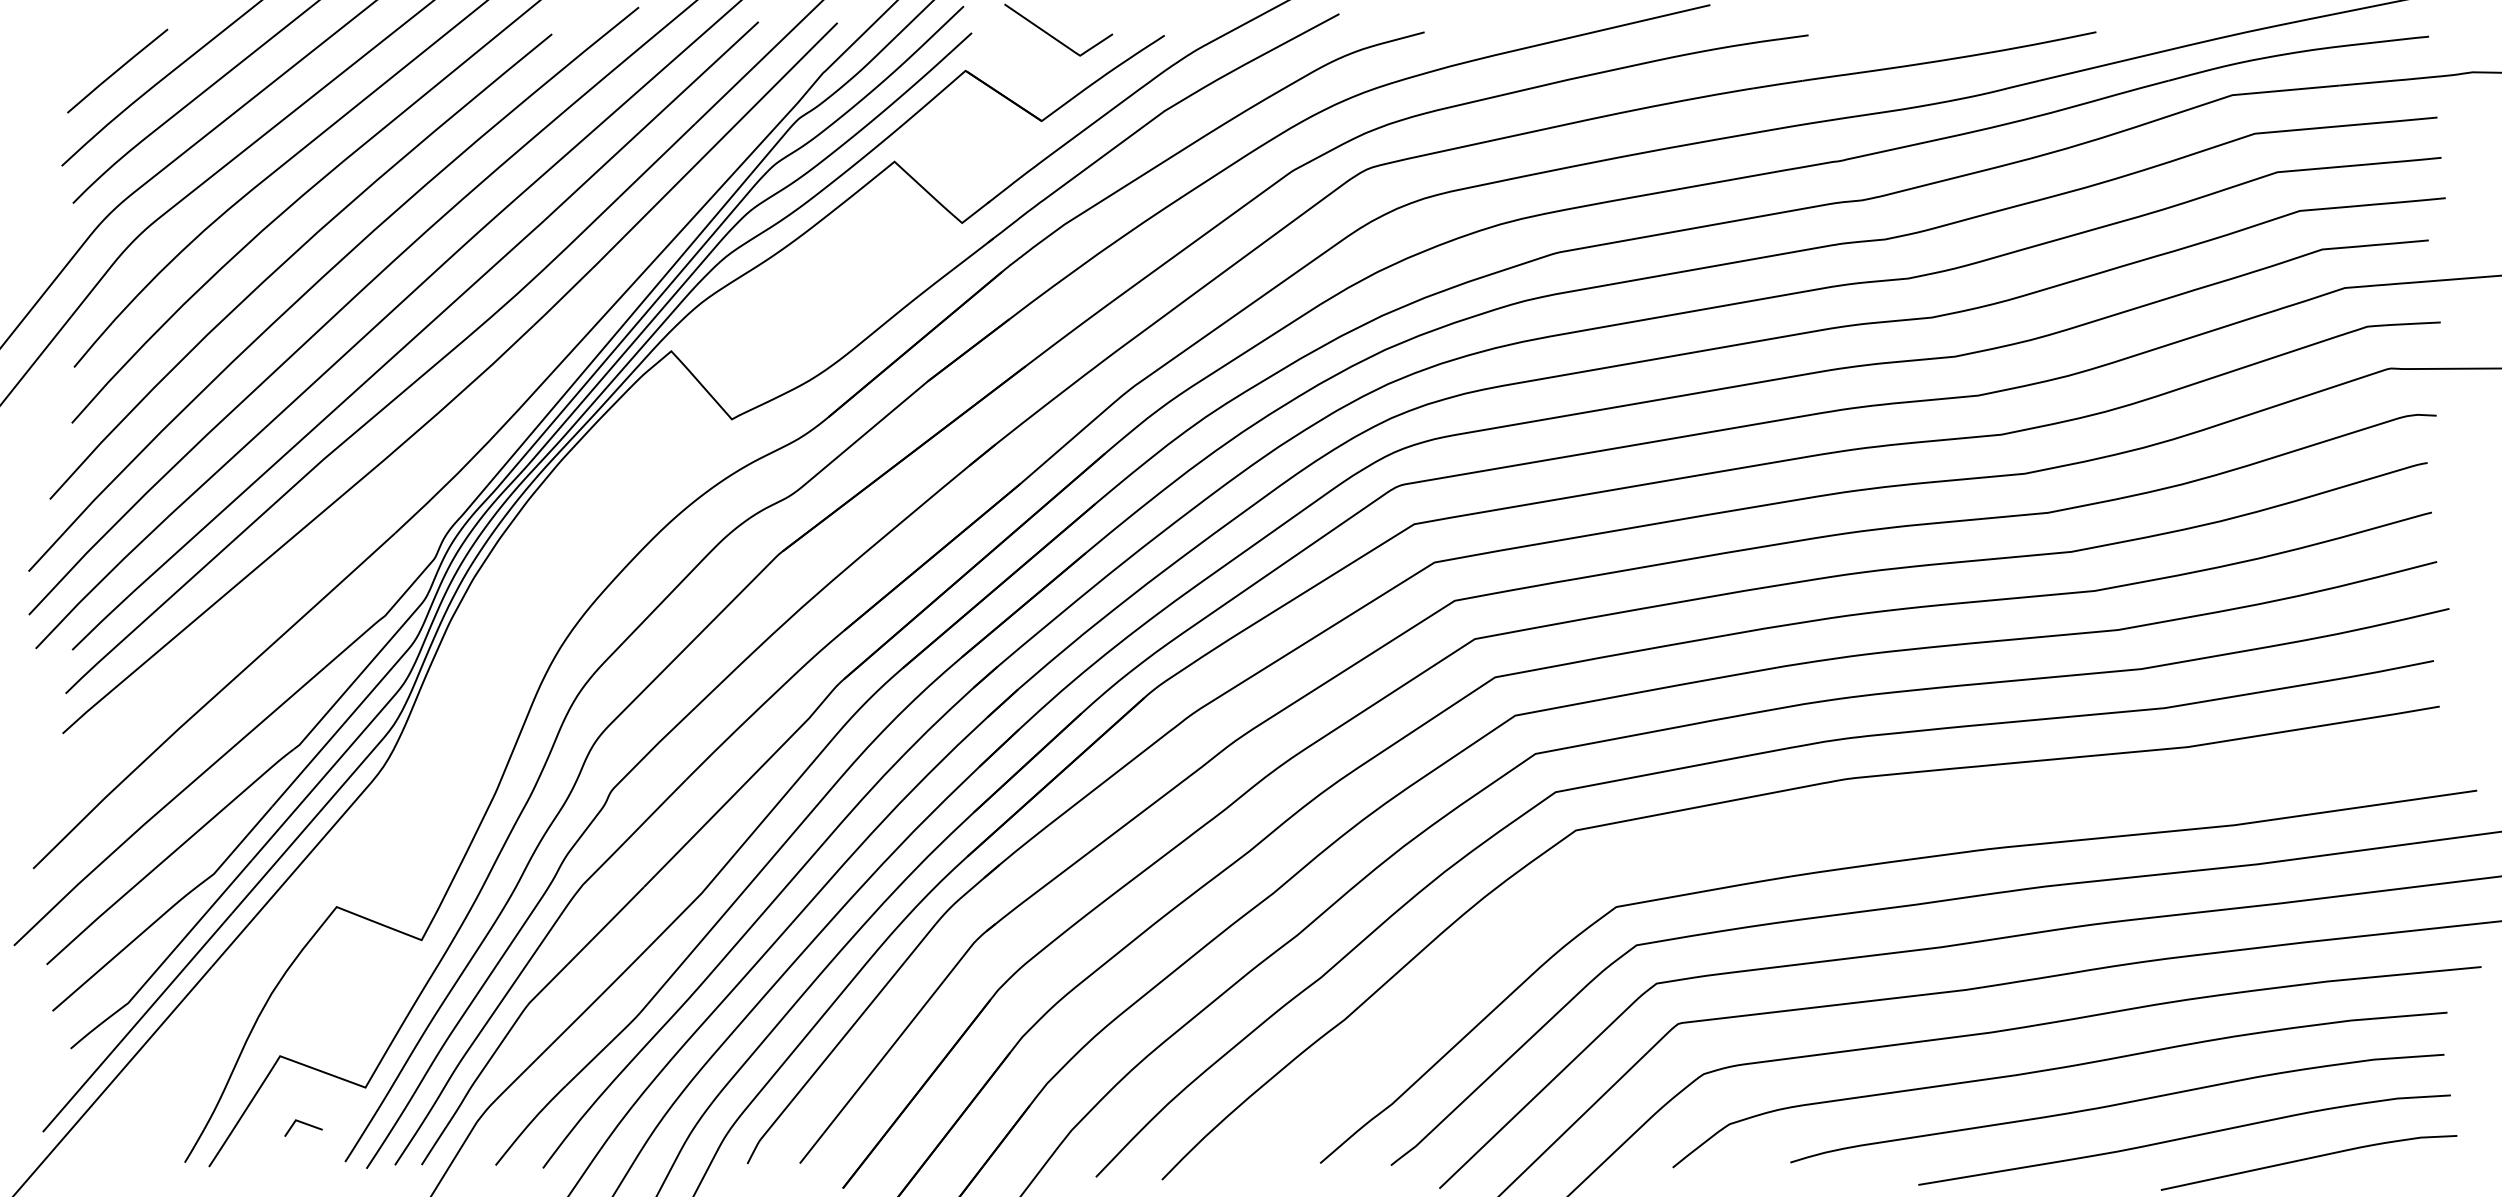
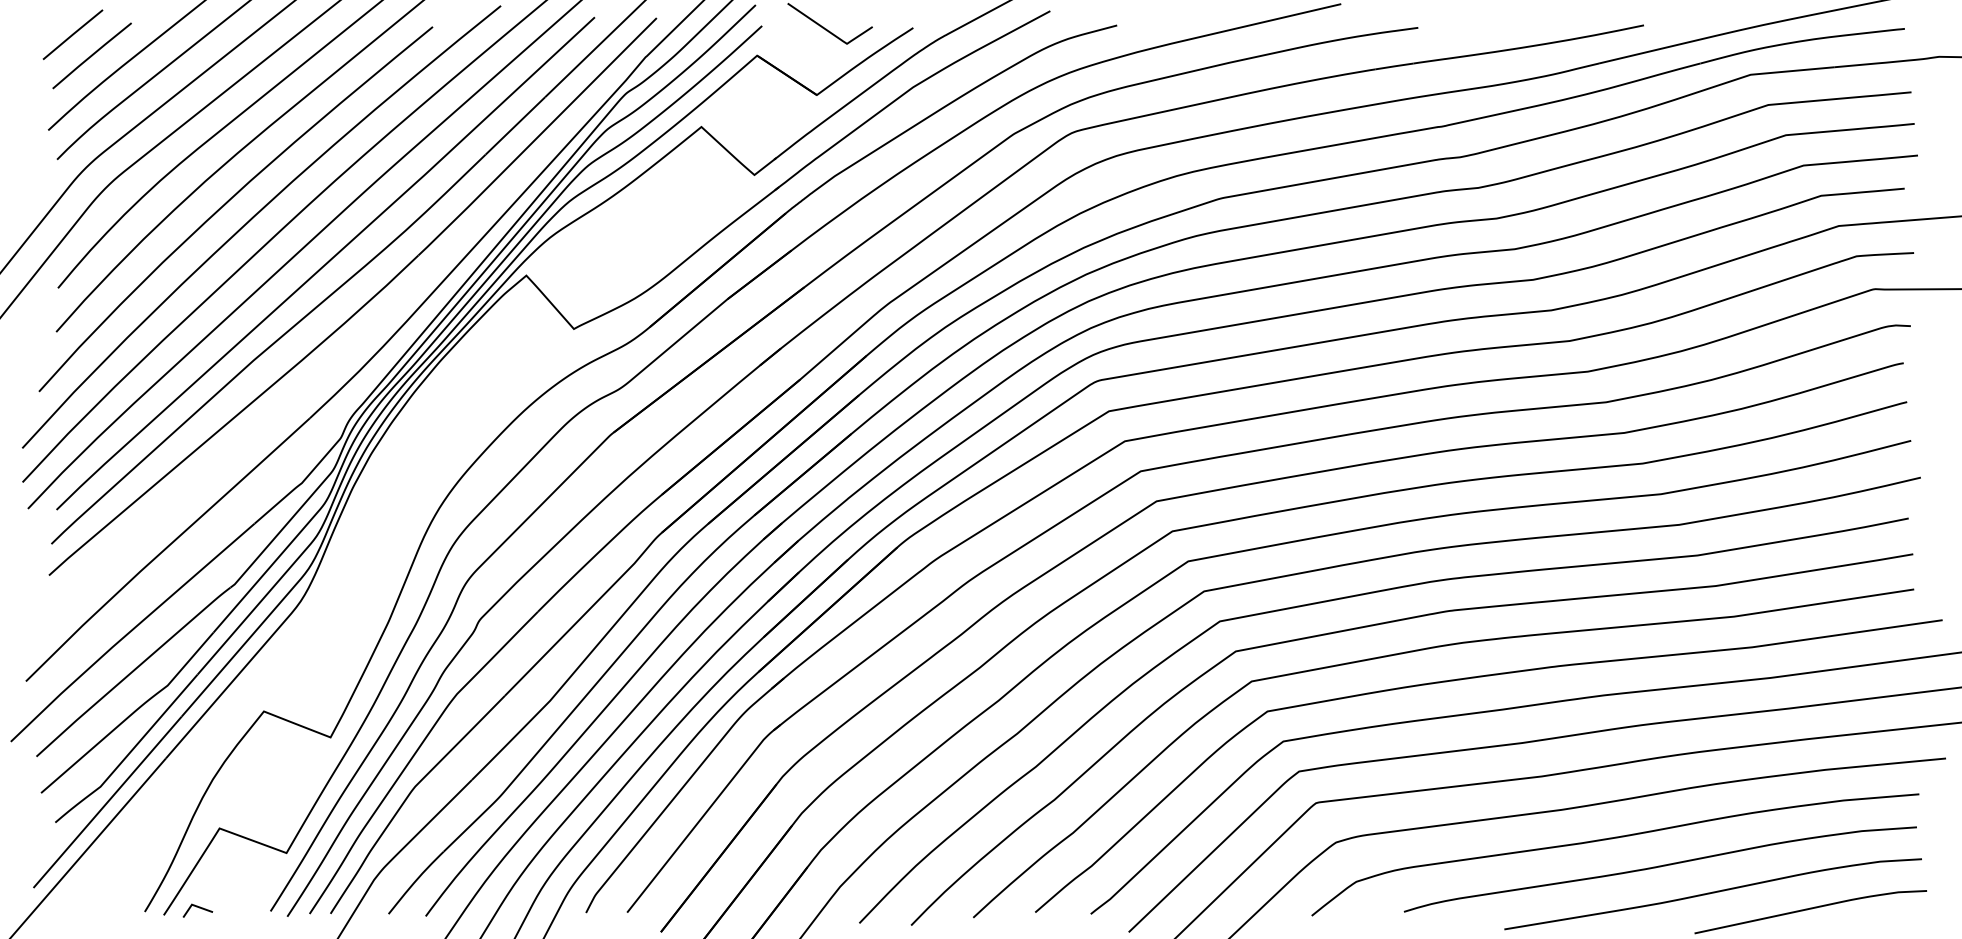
line: (92, 43) -> (72, 34), added
curve: (1815, 829) -> (1423, 650), added
line: (305, 1125) -> (199, 908), moved

